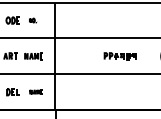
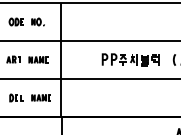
part: (32, 20) -> (37, 21), size x1.67
part: (120, 55) -> (130, 59), size x1.67
part: (35, 91) -> (40, 97), size x1.43

